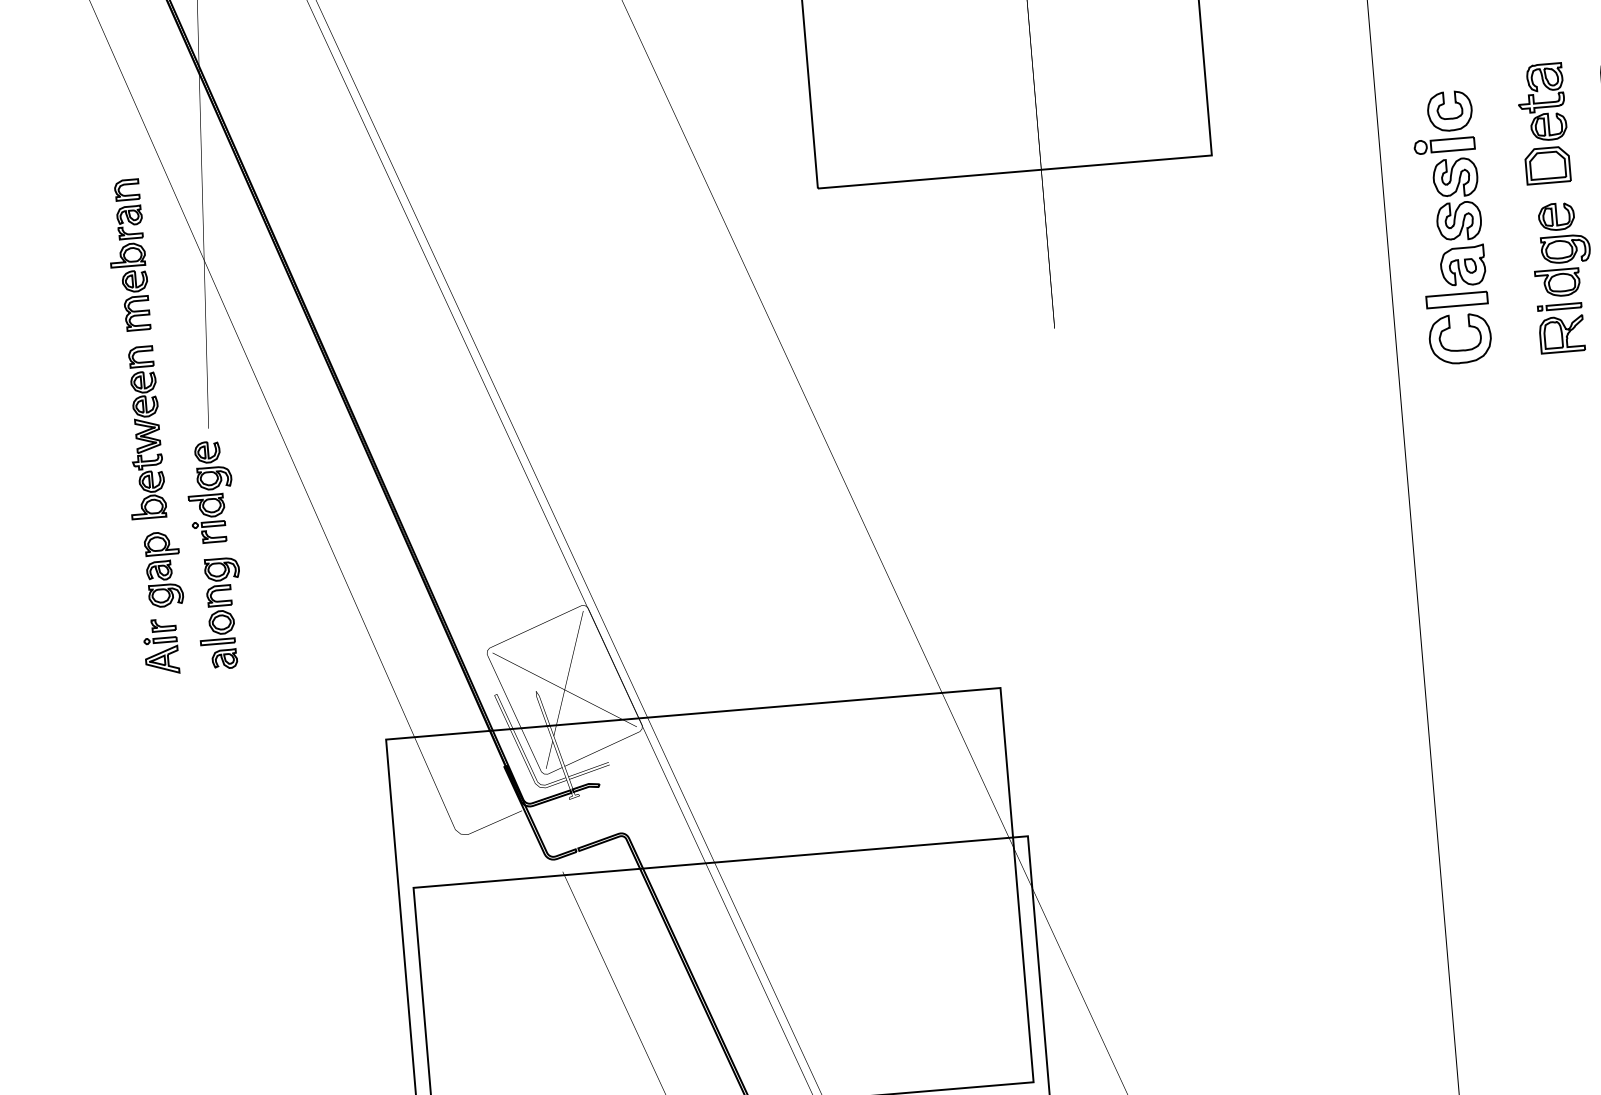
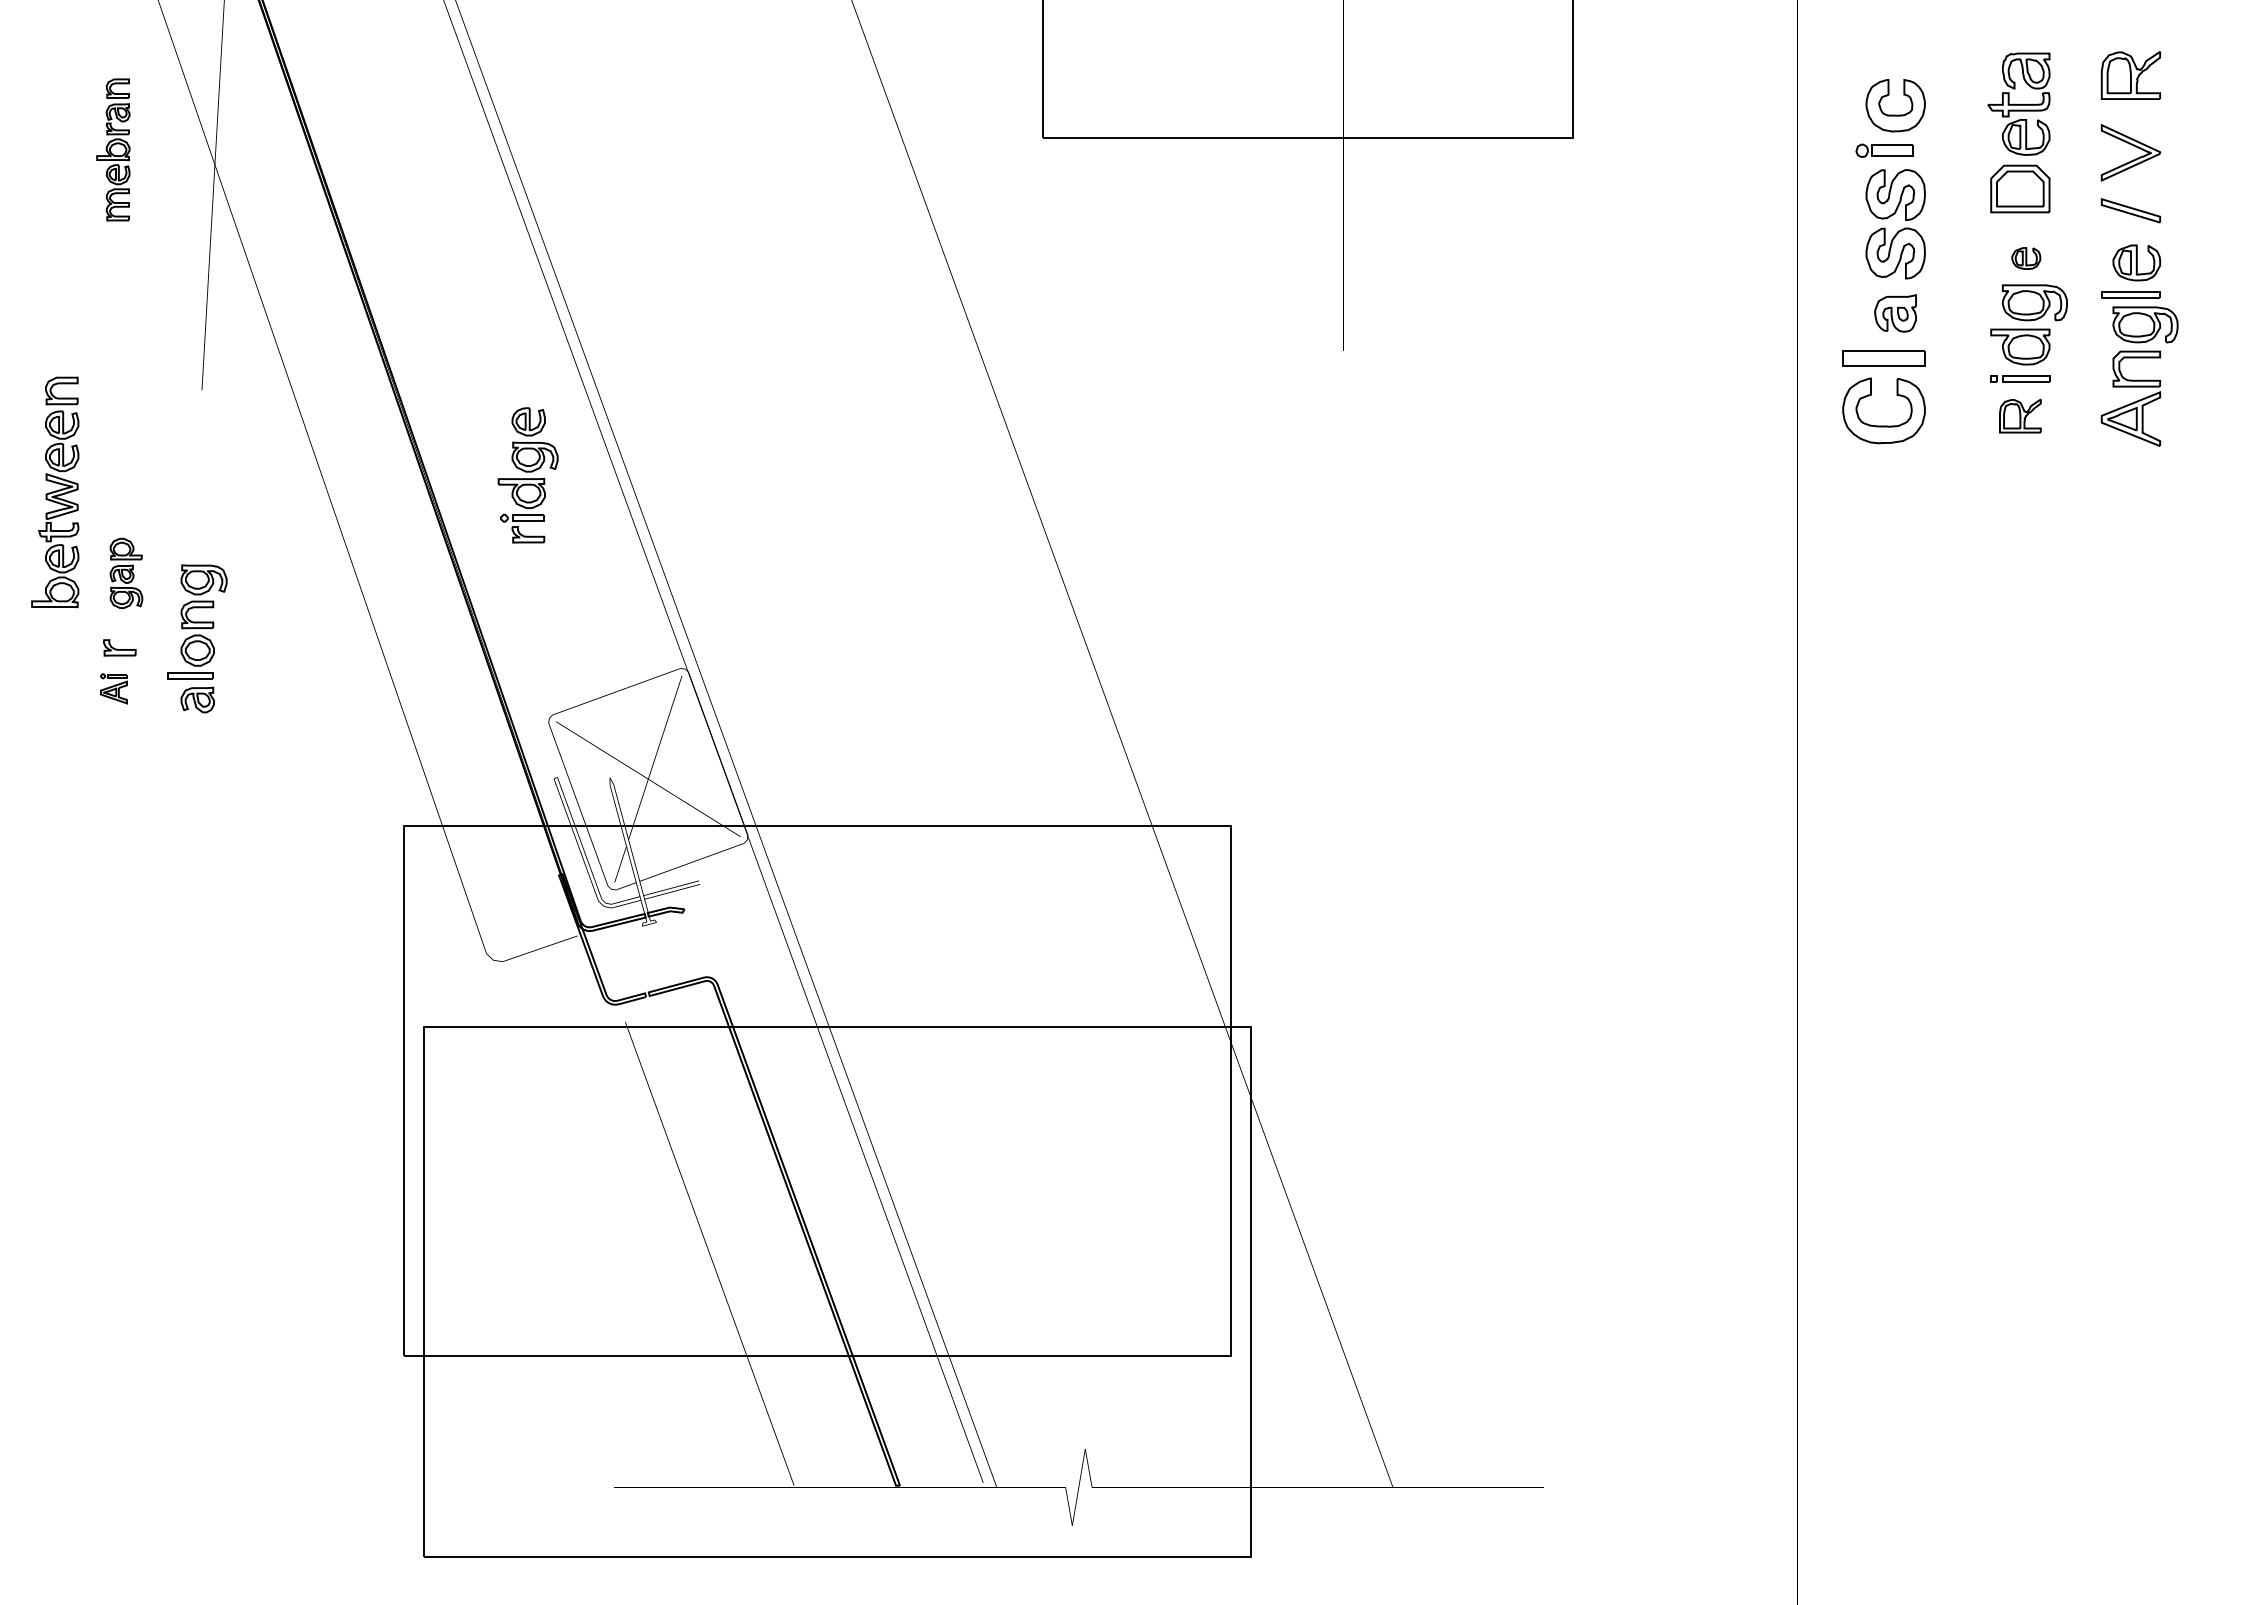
part: (1444, 145) -> (1884, 150), size x0.7
part: (1556, 216) -> (2026, 258), size x0.6
part: (127, 255) -> (113, 149), size x0.7
part: (1462, 265) -> (1895, 313), size x0.7
part: (1562, 333) -> (2020, 415), size x0.7
part: (142, 432) -> (55, 492), moved
part: (209, 492) -> (527, 475), moved
part: (163, 569) -> (126, 573), size x0.7
part: (161, 655) -> (113, 688), size x0.6

